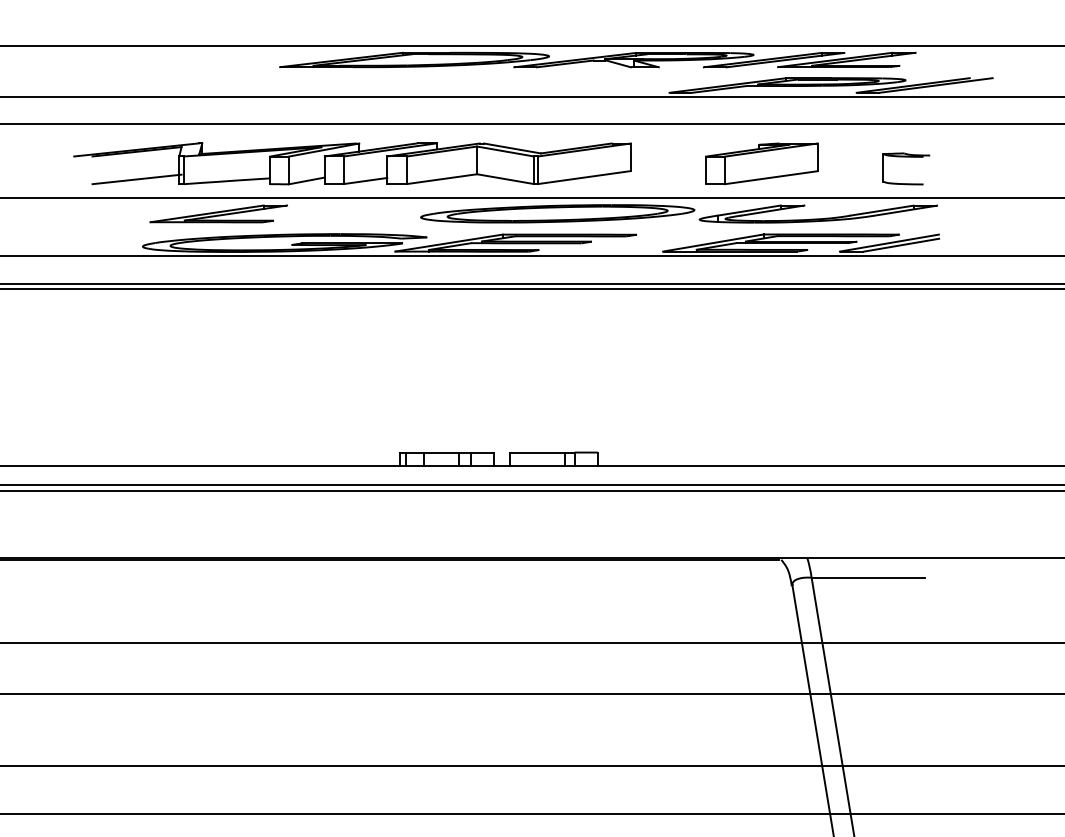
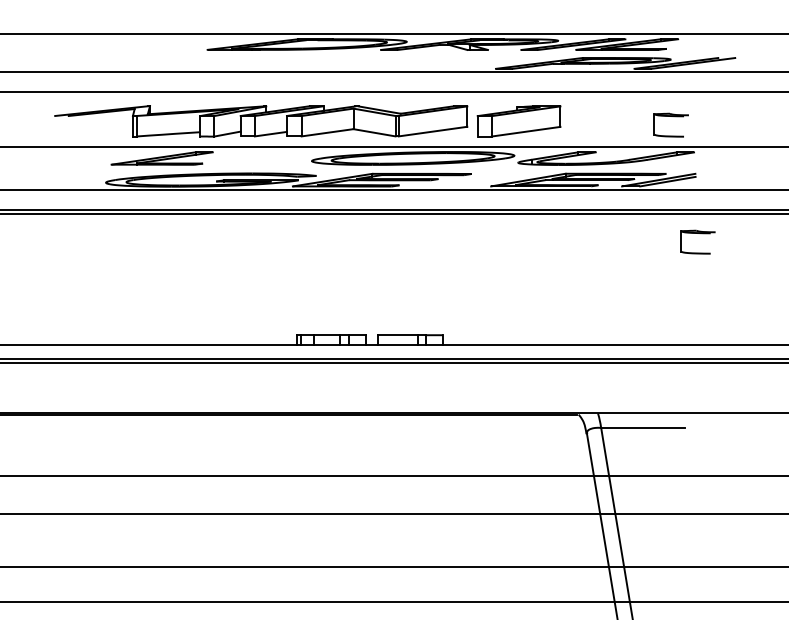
part: (761, 163) -> (518, 121), moved
line: (136, 179) -> (101, 133), removed
part: (942, 315) -> (698, 233), added

